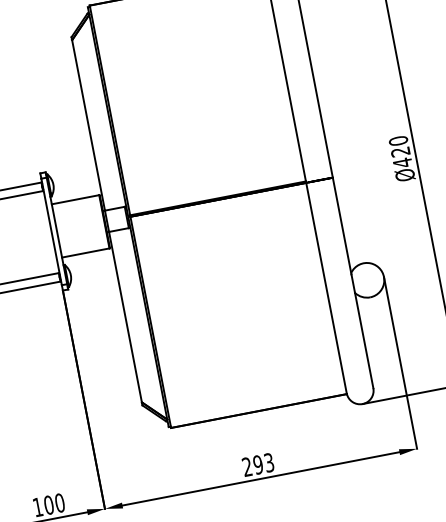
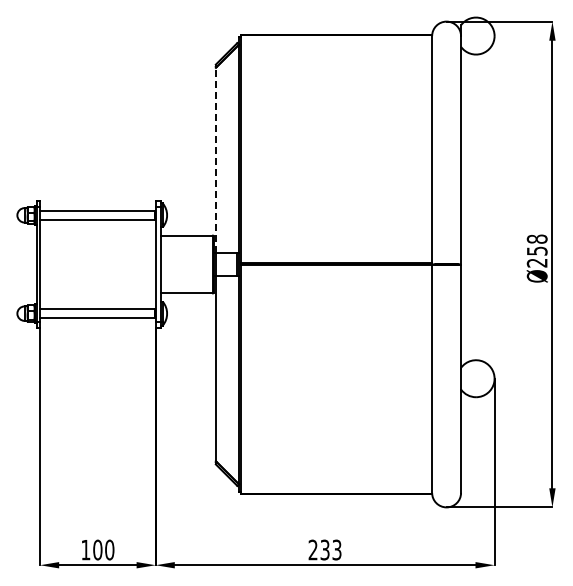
line: (88, 125) -> (215, 160), solid -> dashed
text: (400, 152) -> (536, 251), Ø420 -> Ø258
text: (257, 464) -> (324, 549), 293 -> 233

